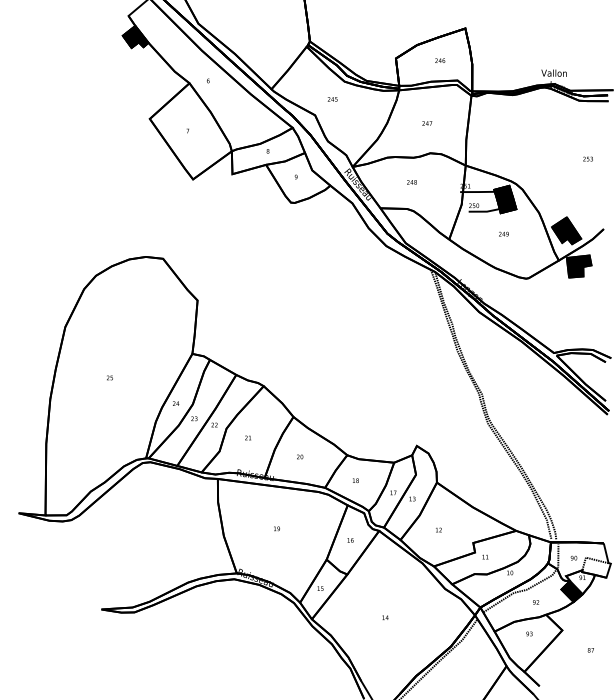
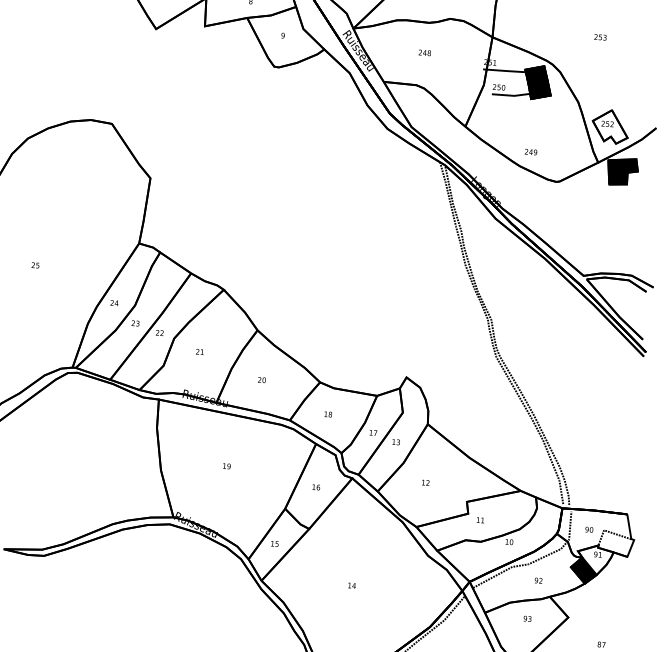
text: (587, 158) -> (599, 36), moved
fill: (566, 230) -> (610, 126), removed
text: (503, 233) -> (530, 151), moved

